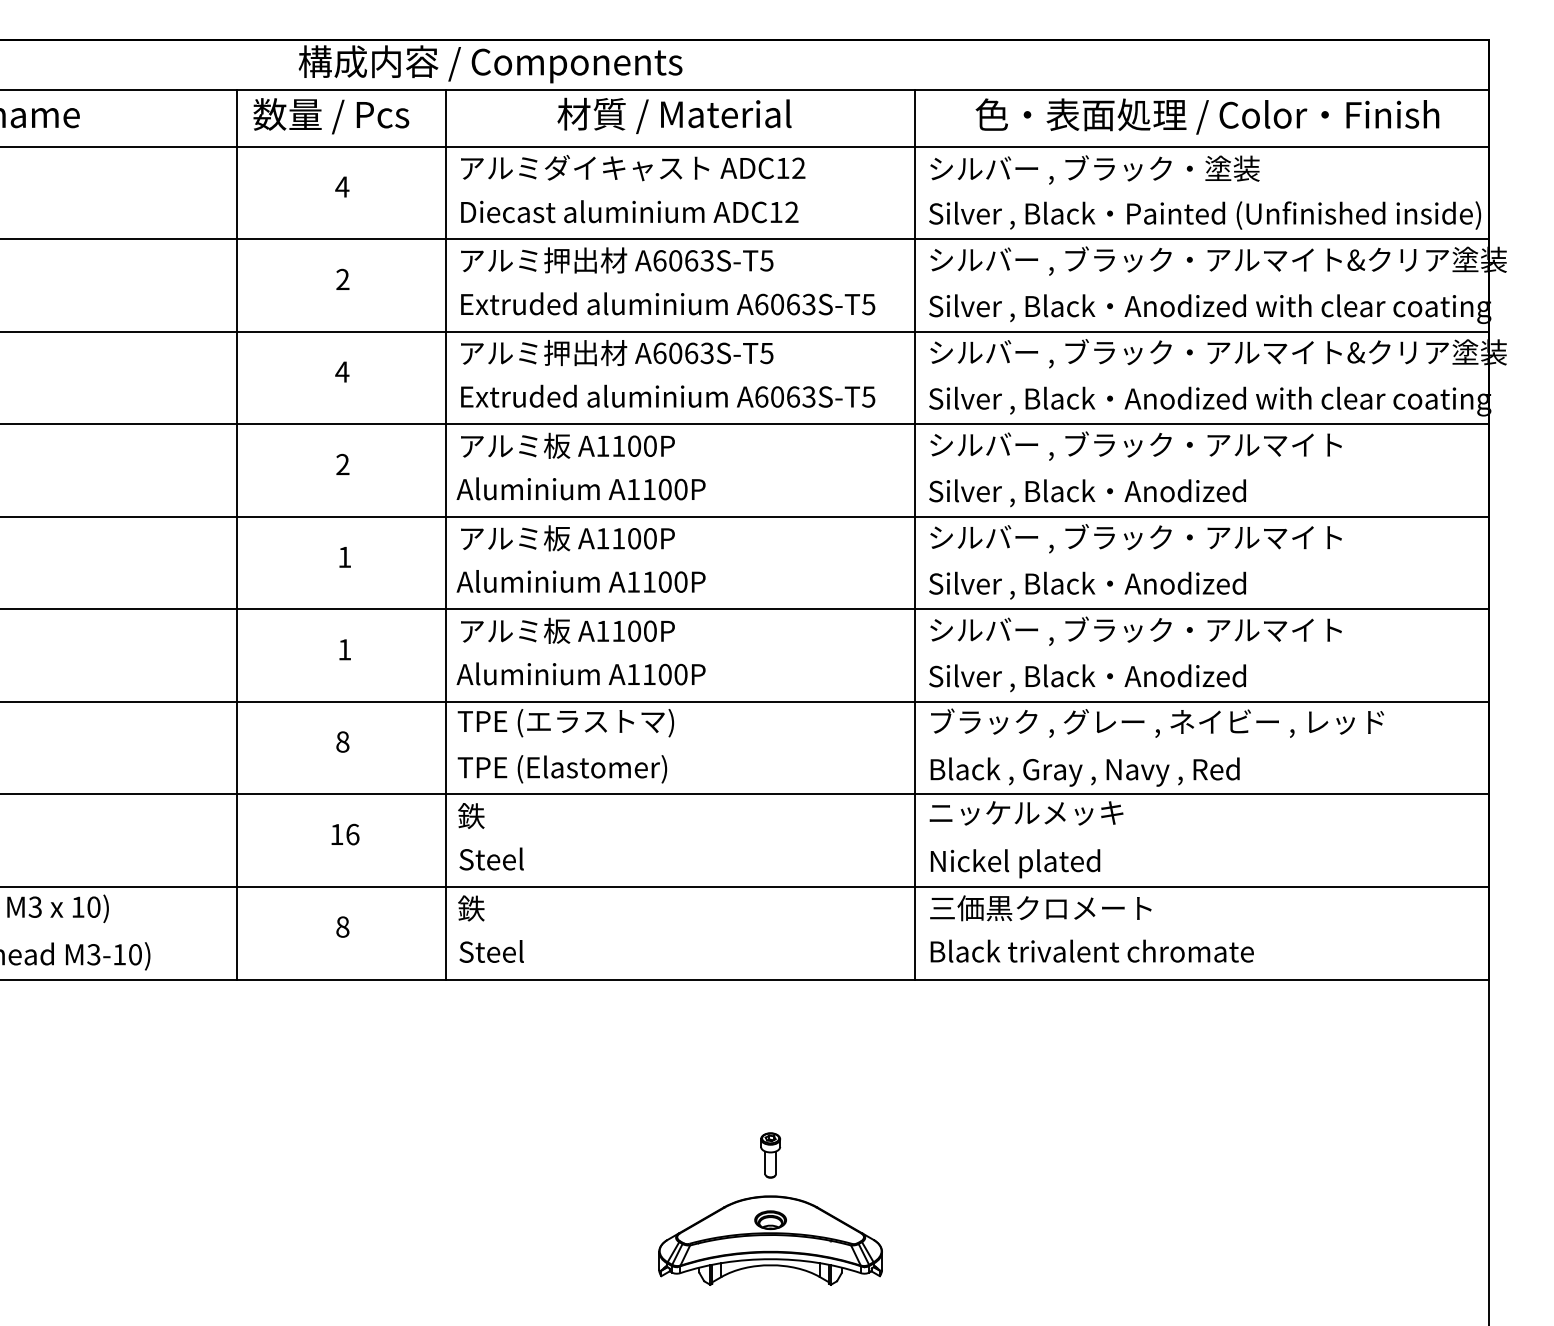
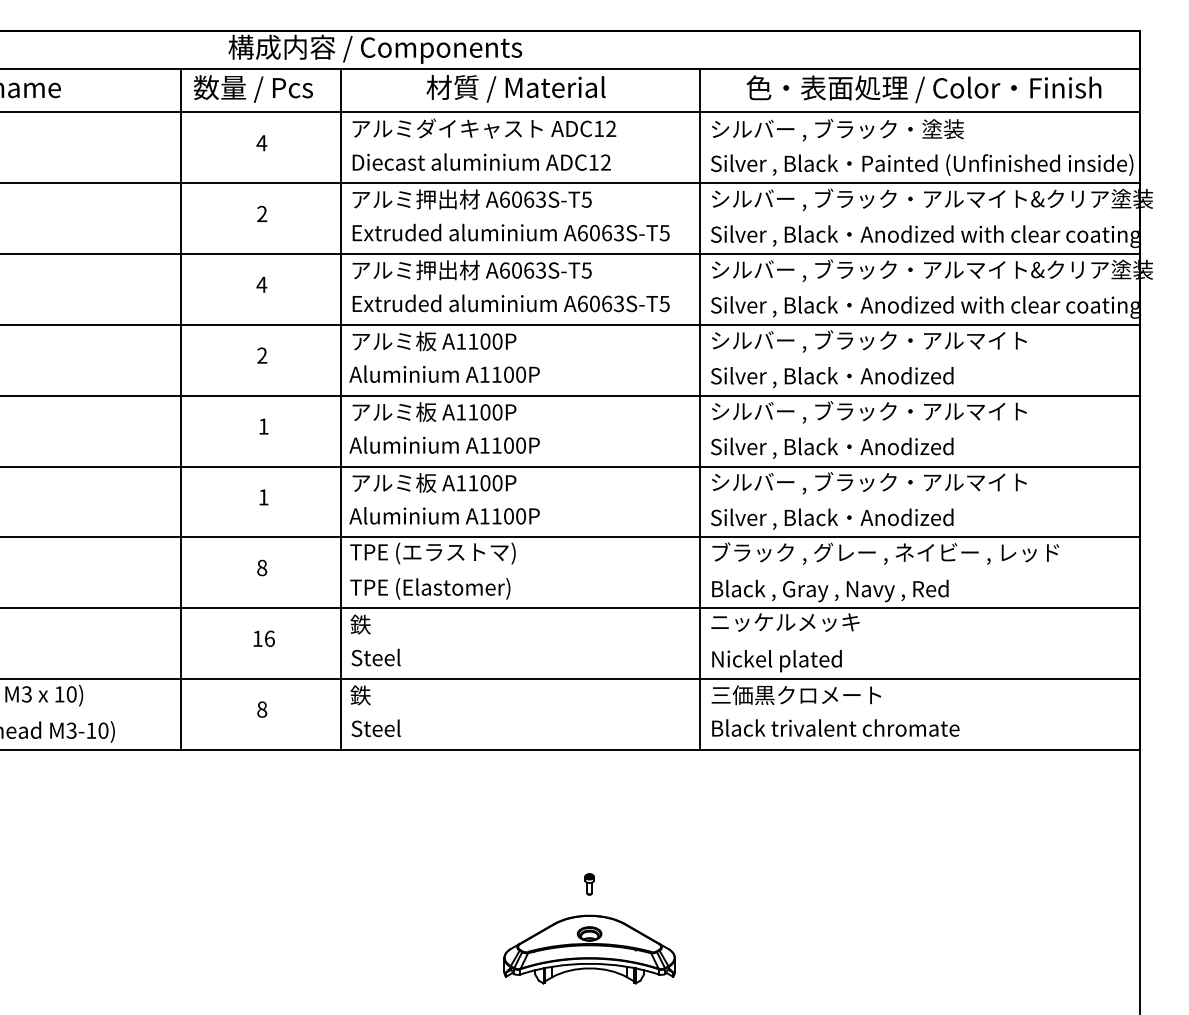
part: (770, 1155) -> (589, 884), size x0.6

